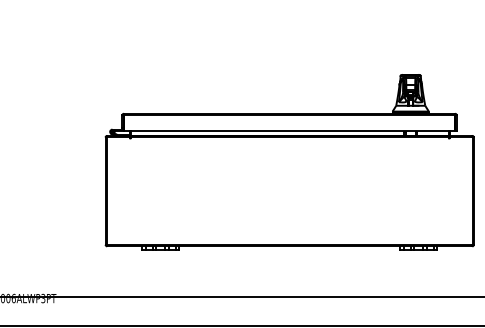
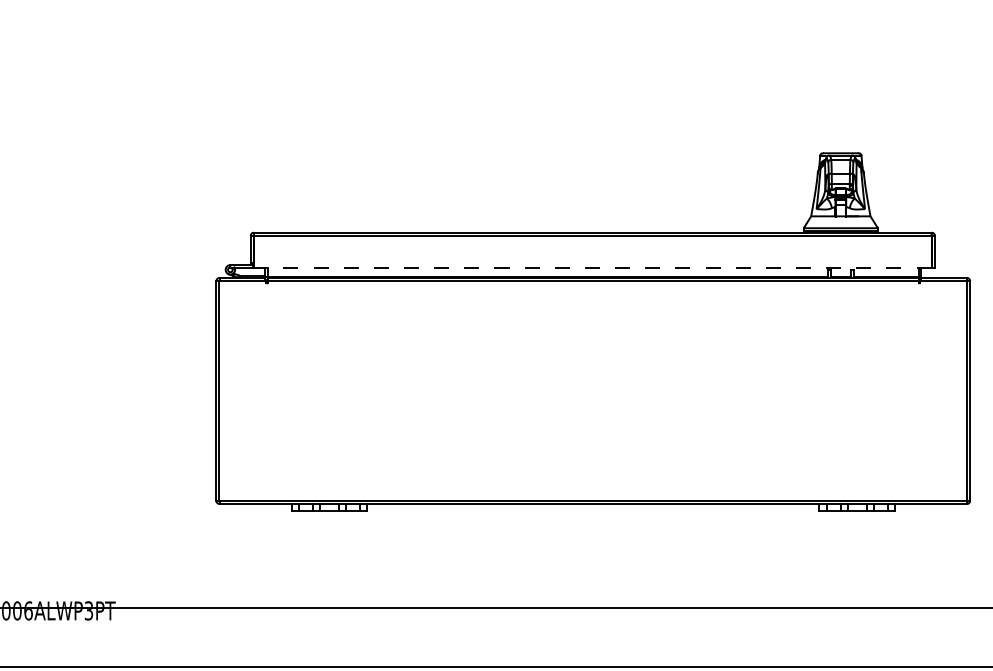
line: (289, 131) -> (592, 268), solid -> dashed

